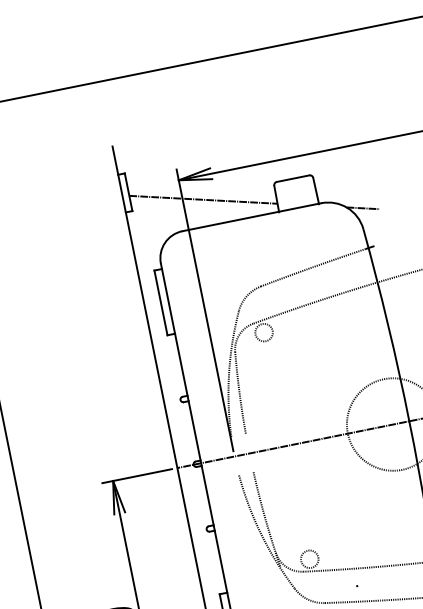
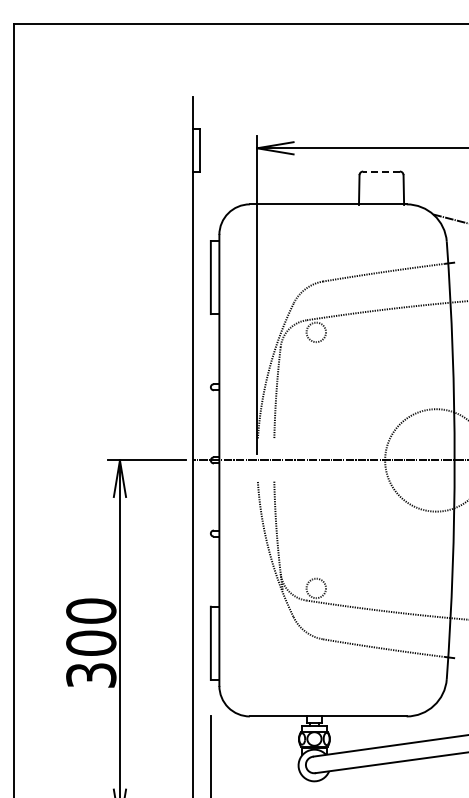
line: (293, 178) -> (381, 171), solid -> dashed
line: (203, 199) -> (279, 174), removed

